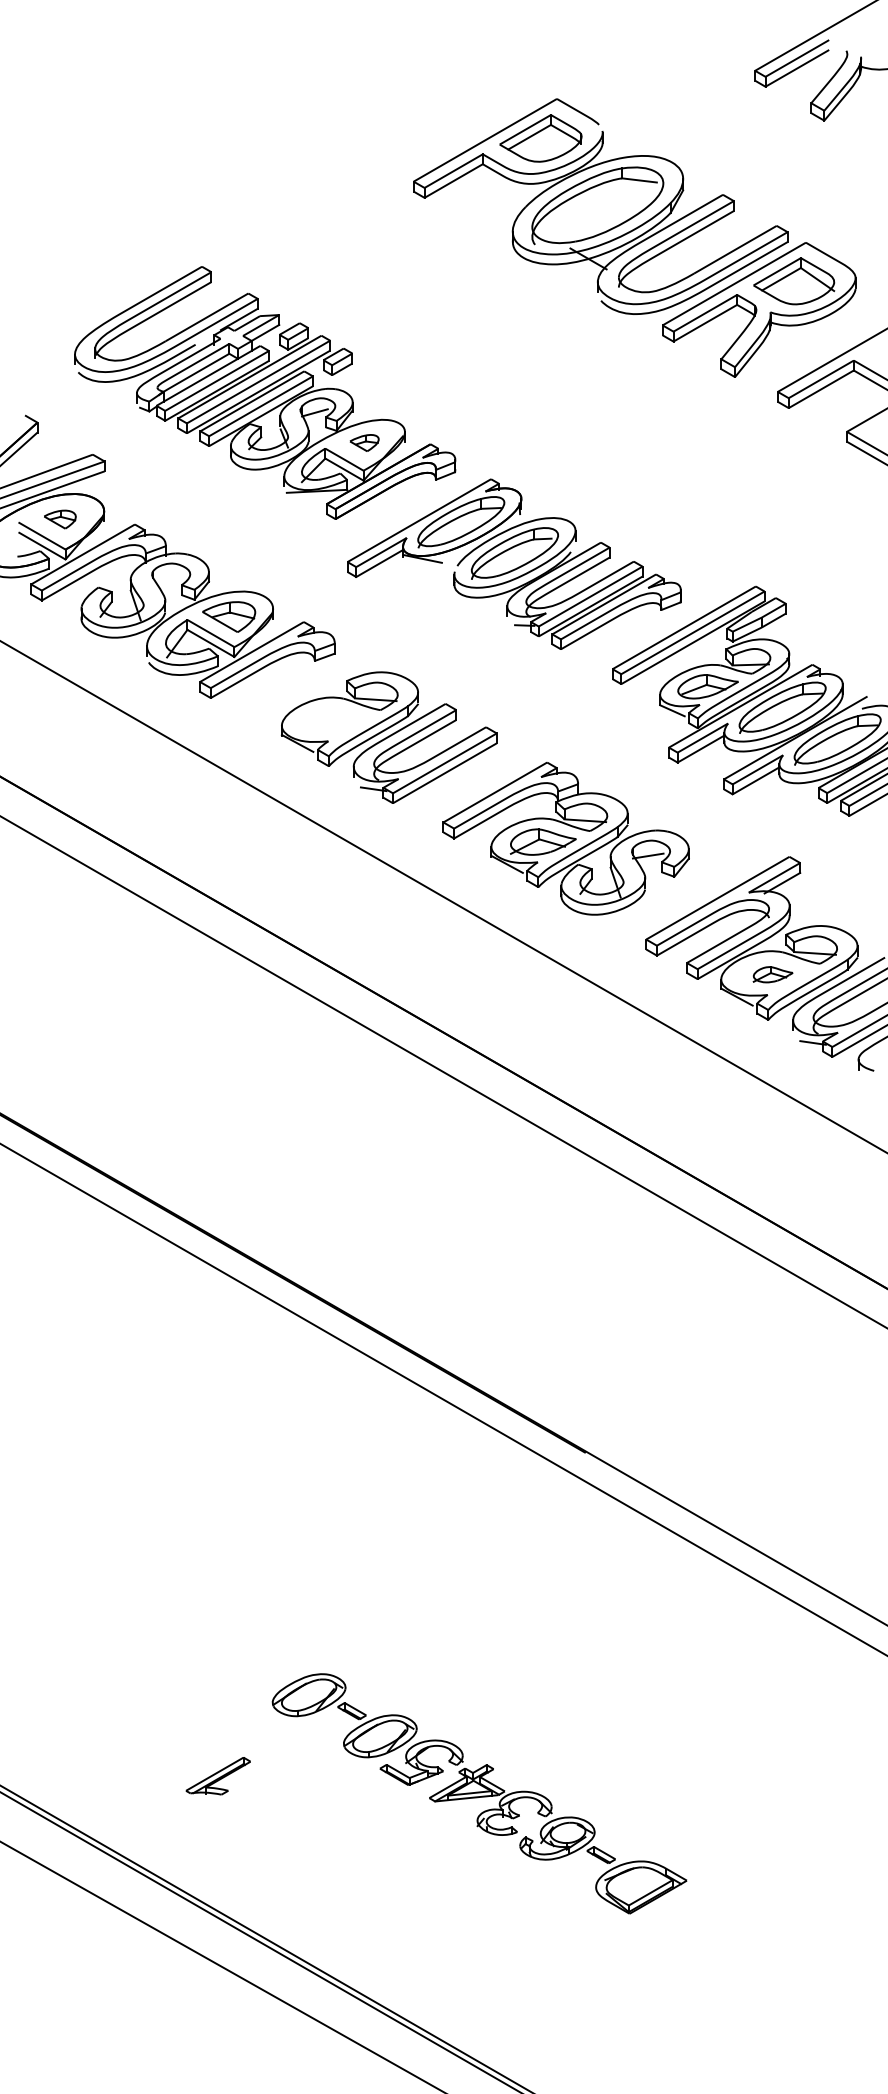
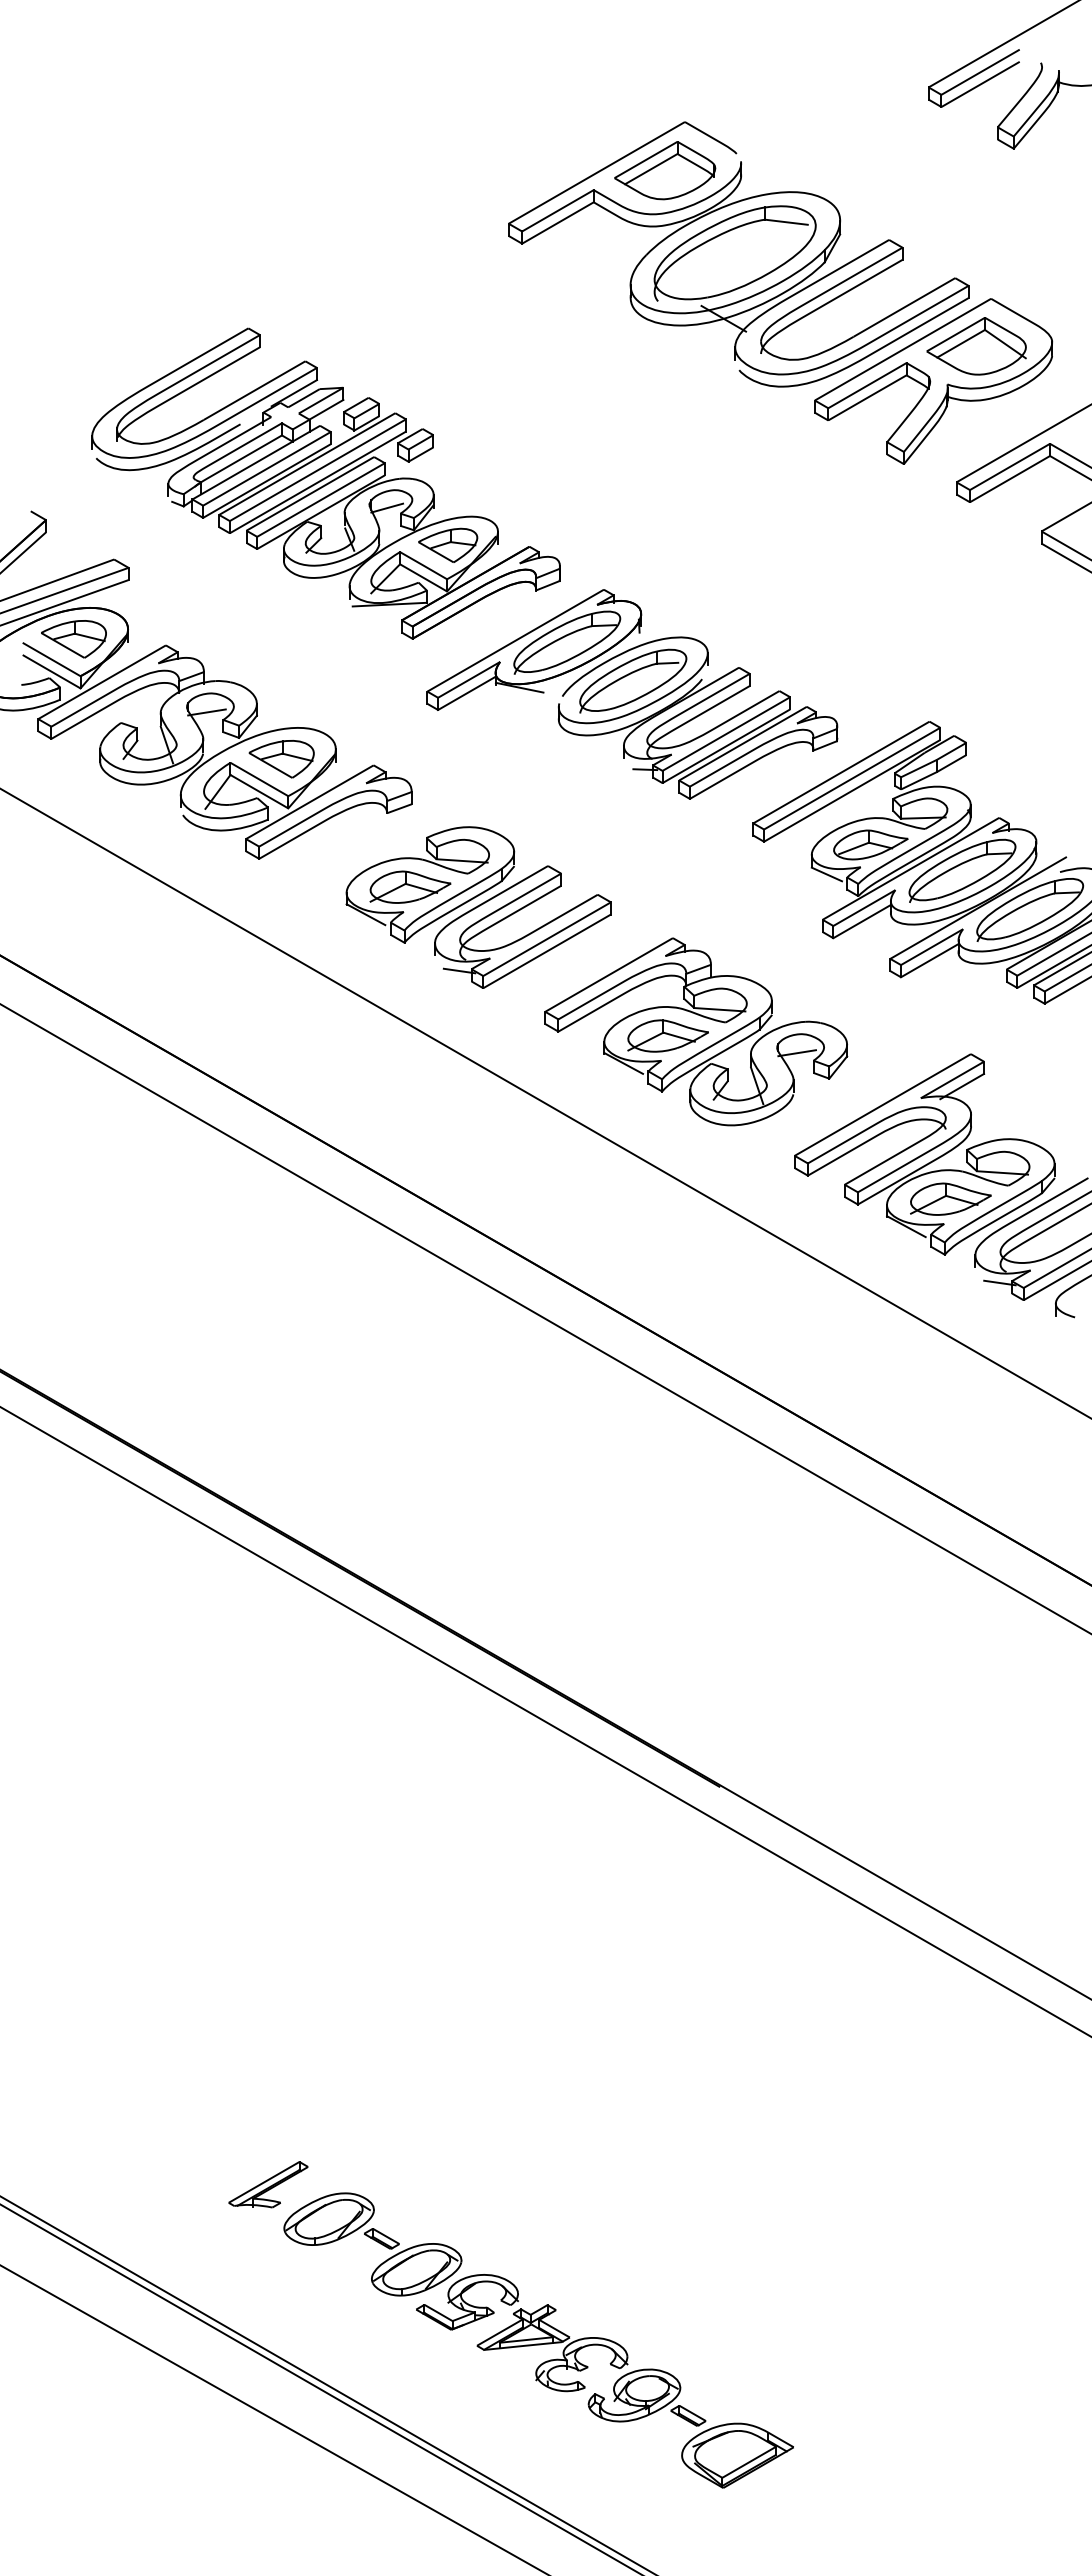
part: (364, 442) -> (448, 544), size x1.67
part: (59, 519) -> (73, 639), size x1.67
line: (167, 579) -> (206, 712), added
part: (333, 720) -> (410, 886), added
part: (772, 974) -> (950, 1198), size x1.67
part: (479, 1793) -> (538, 2340), moved

